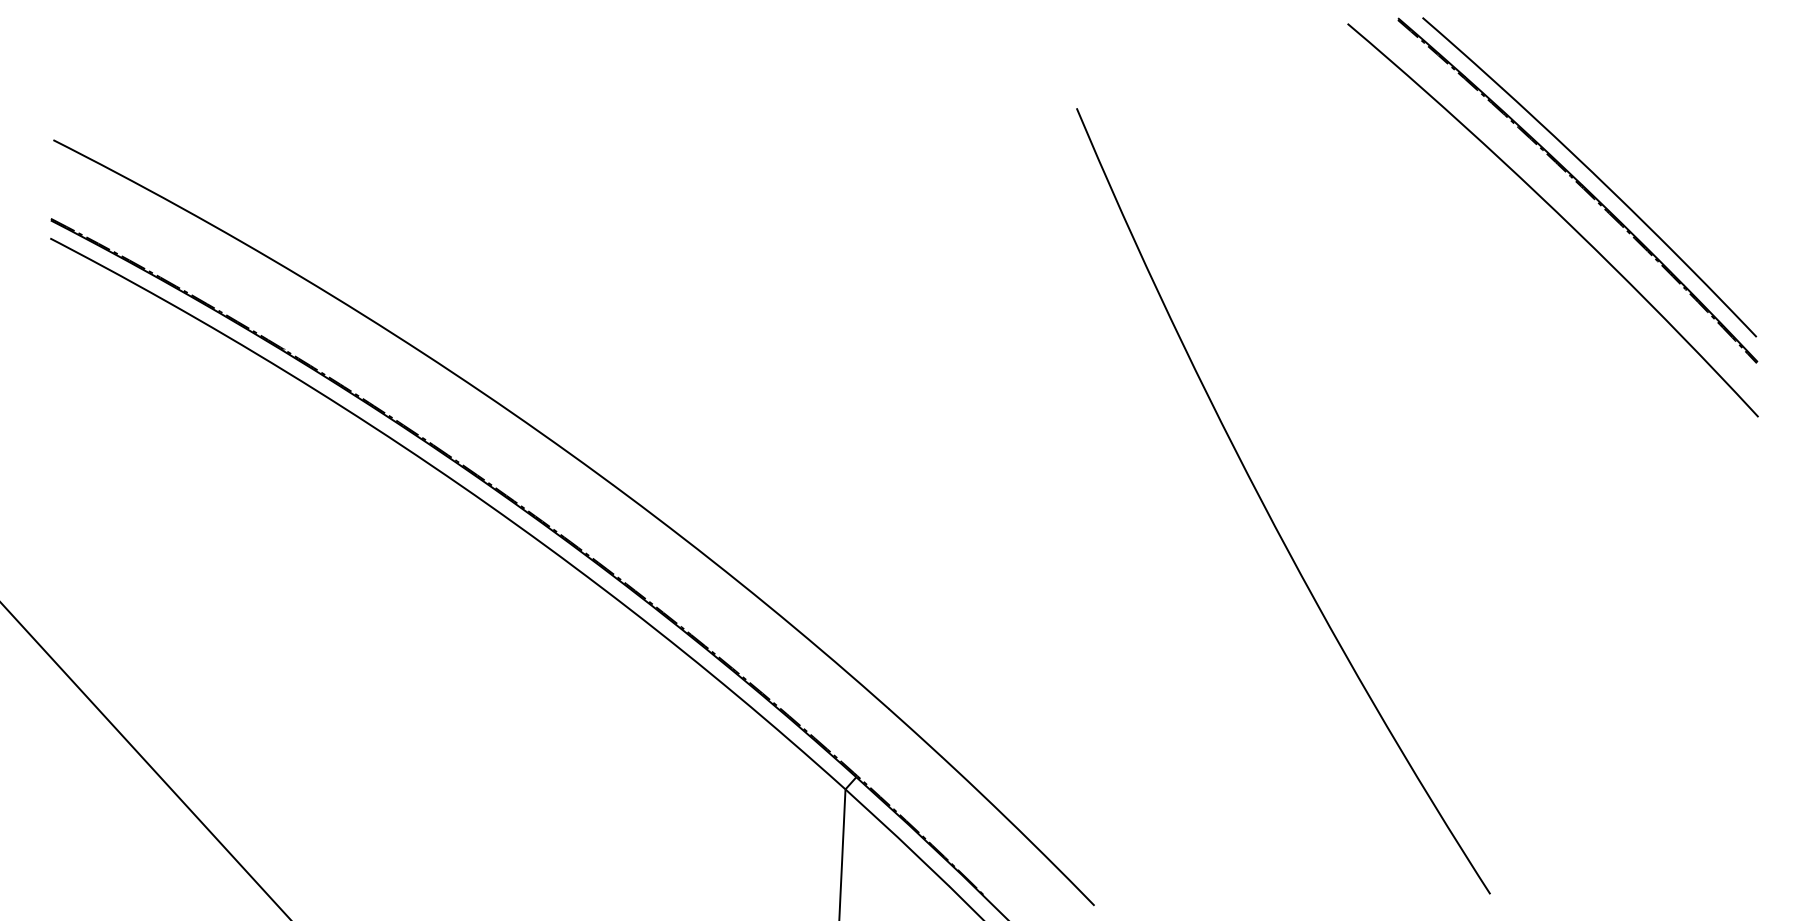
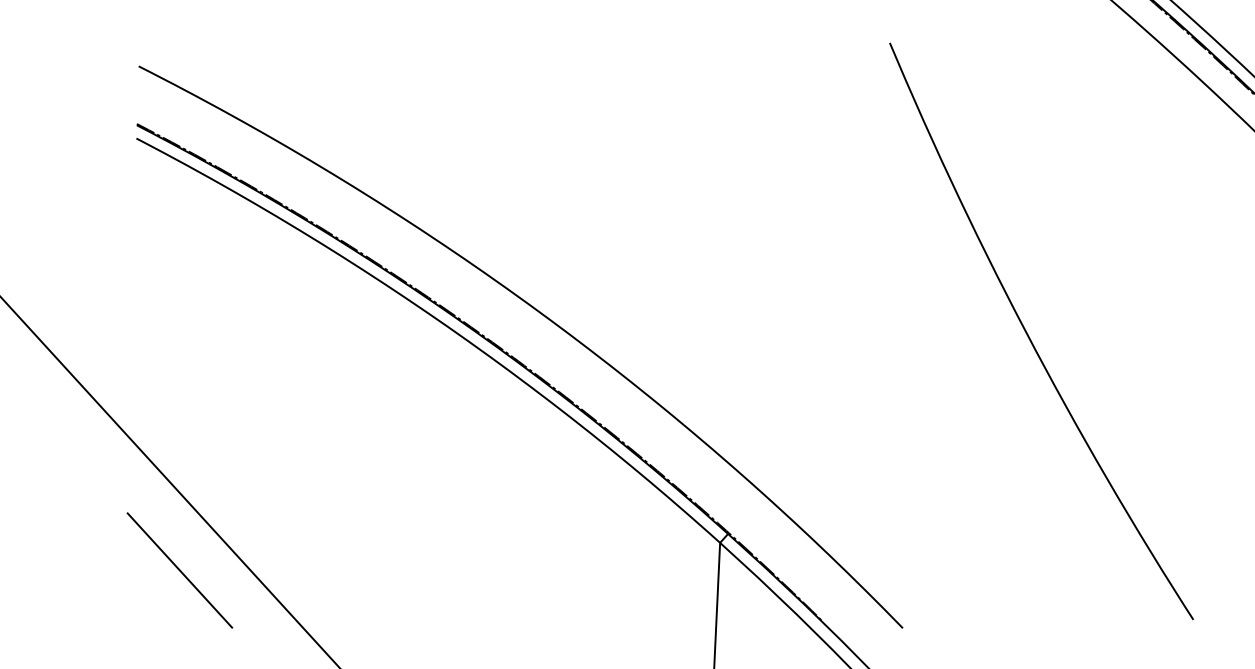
line: (109, 826) -> (179, 570), added

